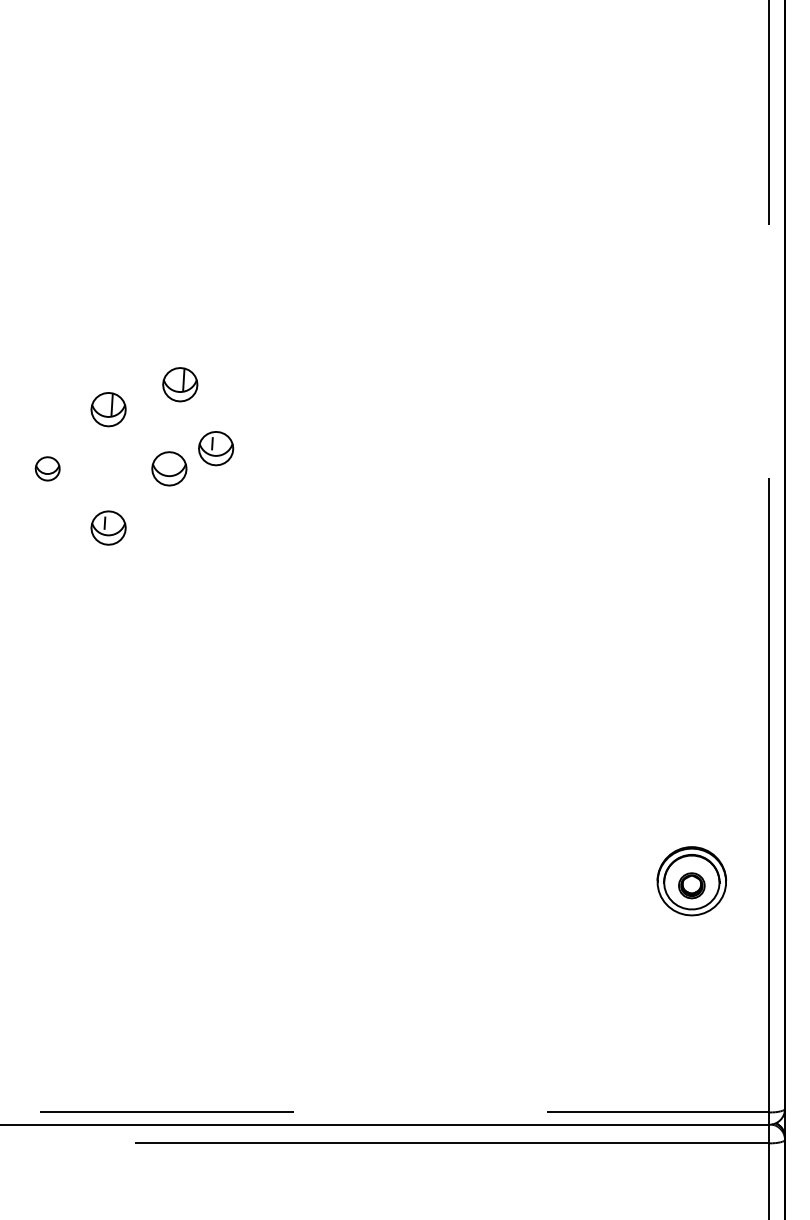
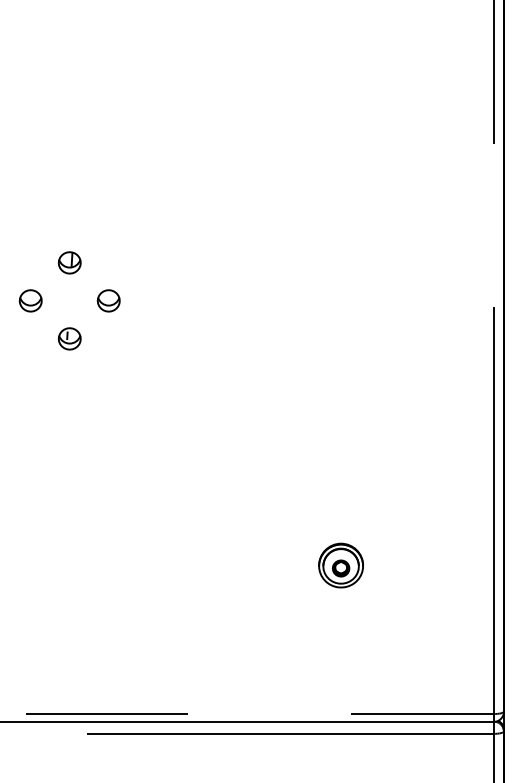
part: (179, 384) -> (115, 246), removed
part: (215, 447) -> (138, 287), removed
part: (47, 468) -> (30, 300), size x1.43
part: (690, 881) -> (340, 565), moved

